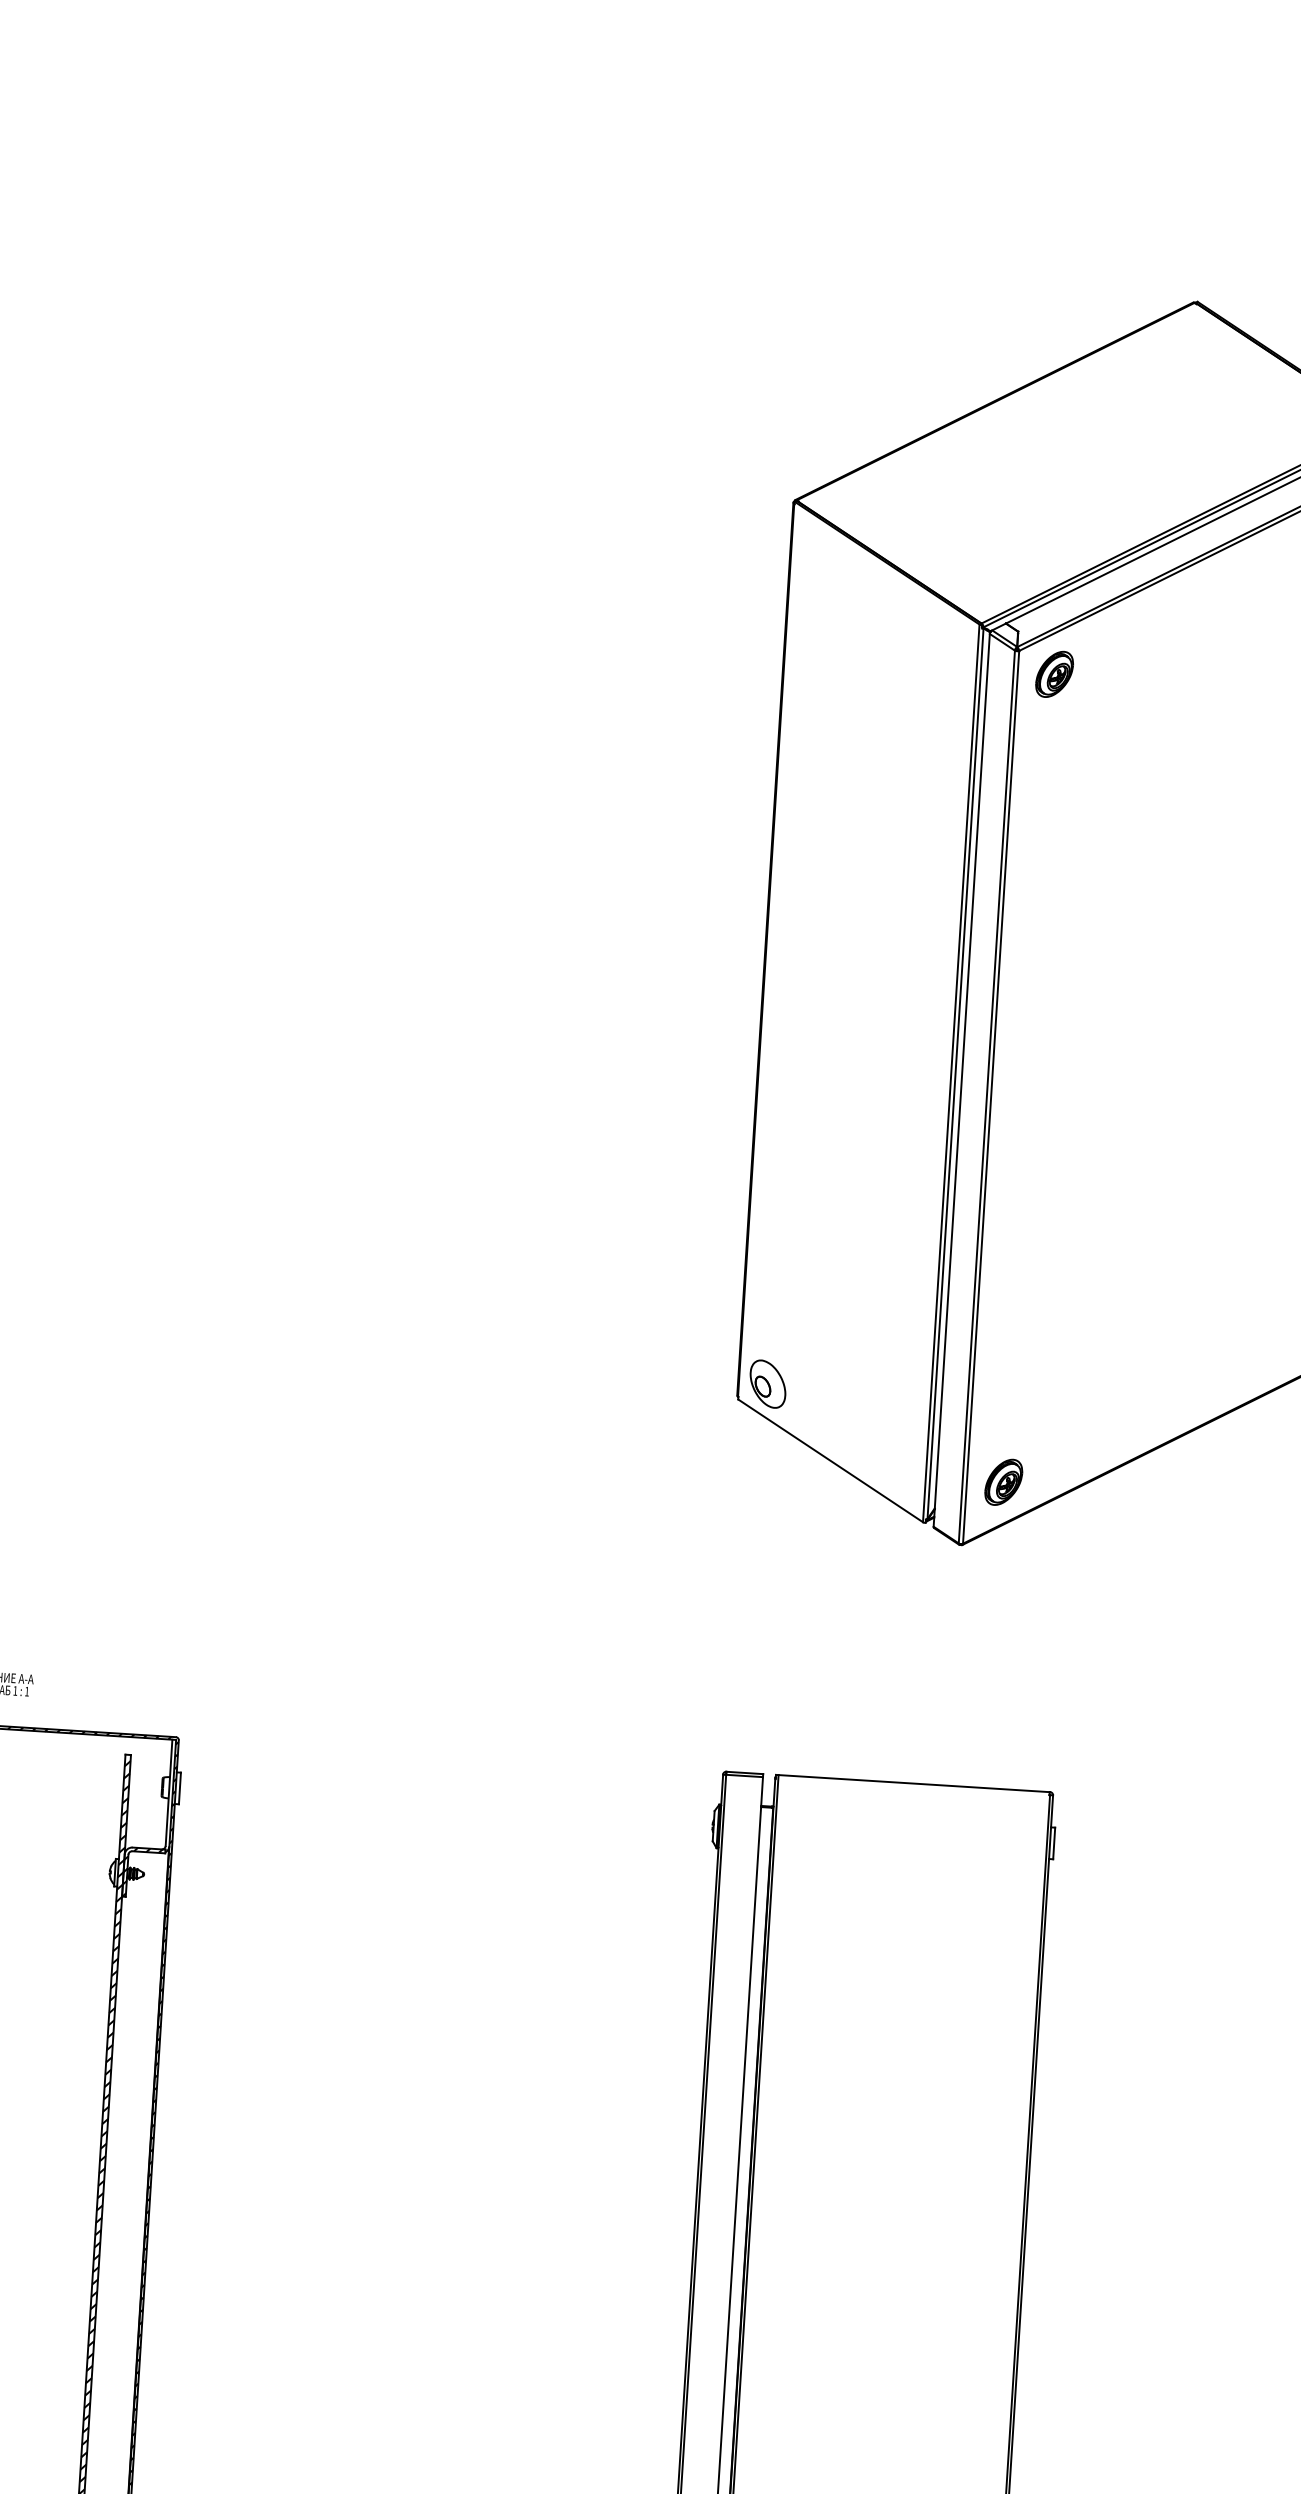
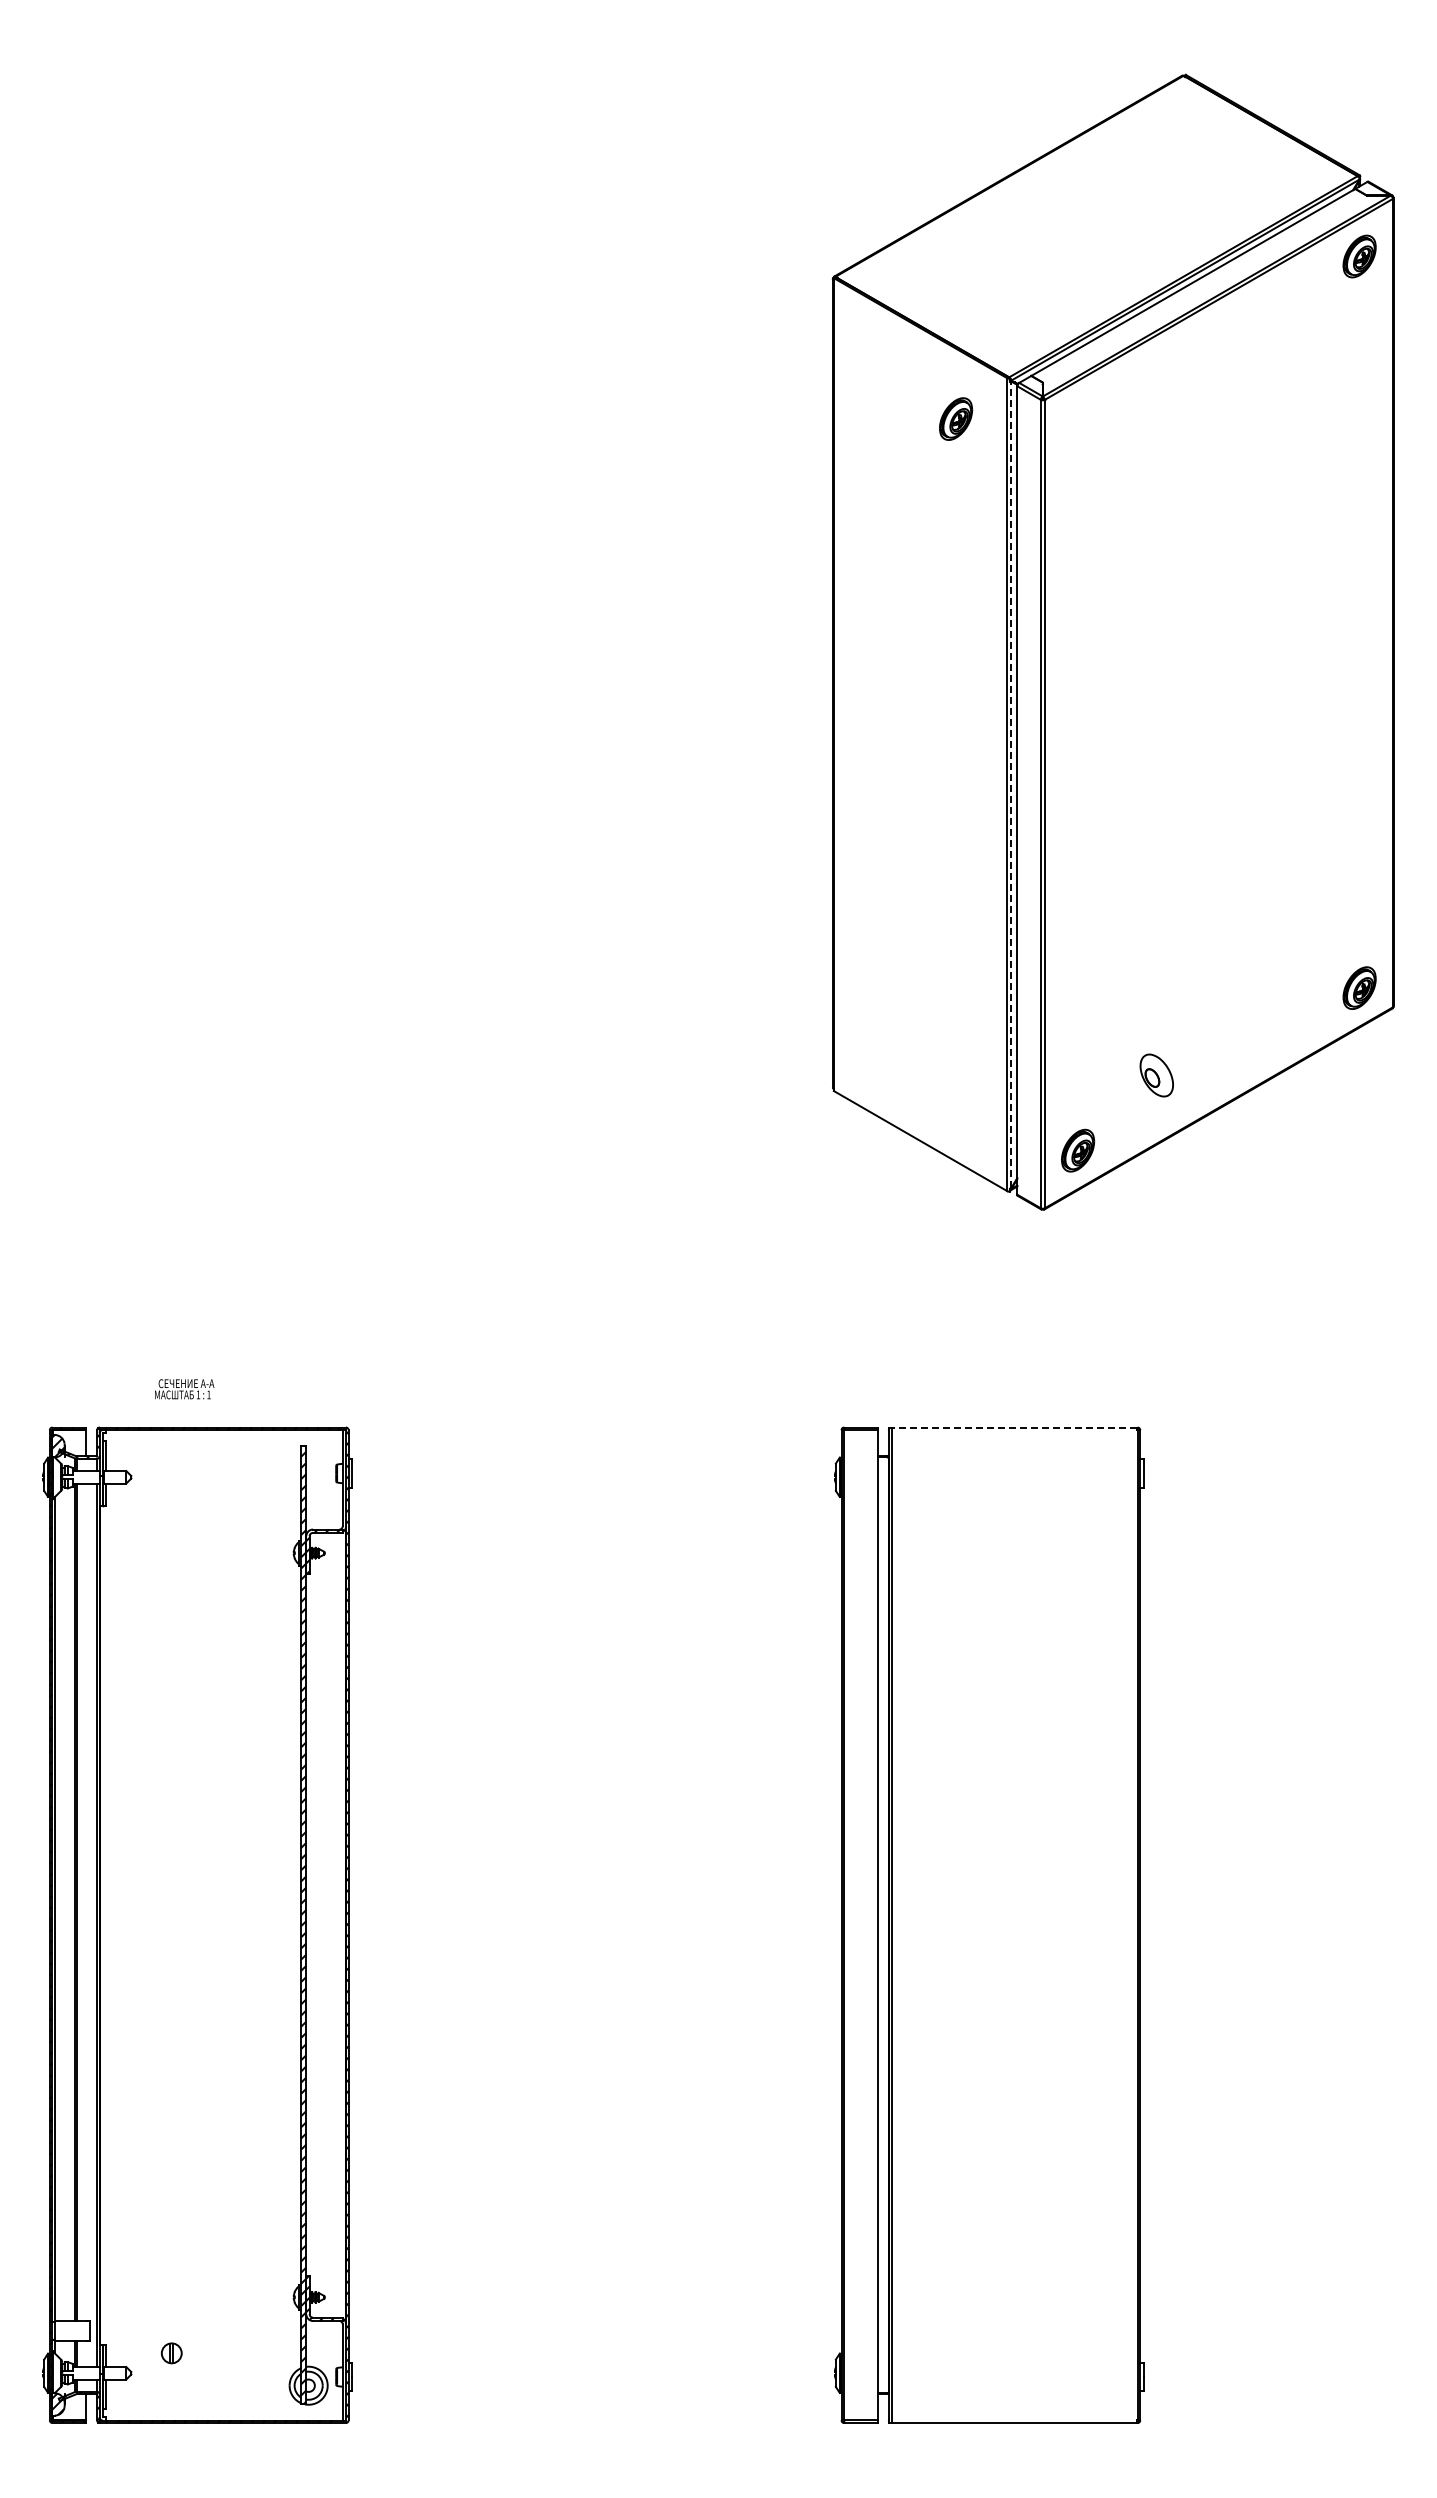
part: (1055, 673) -> (956, 418), moved
line: (955, 1073) -> (1011, 784), solid -> dashed
part: (767, 1384) -> (1156, 1075), moved
line: (914, 1783) -> (1014, 1427), solid -> dashed

